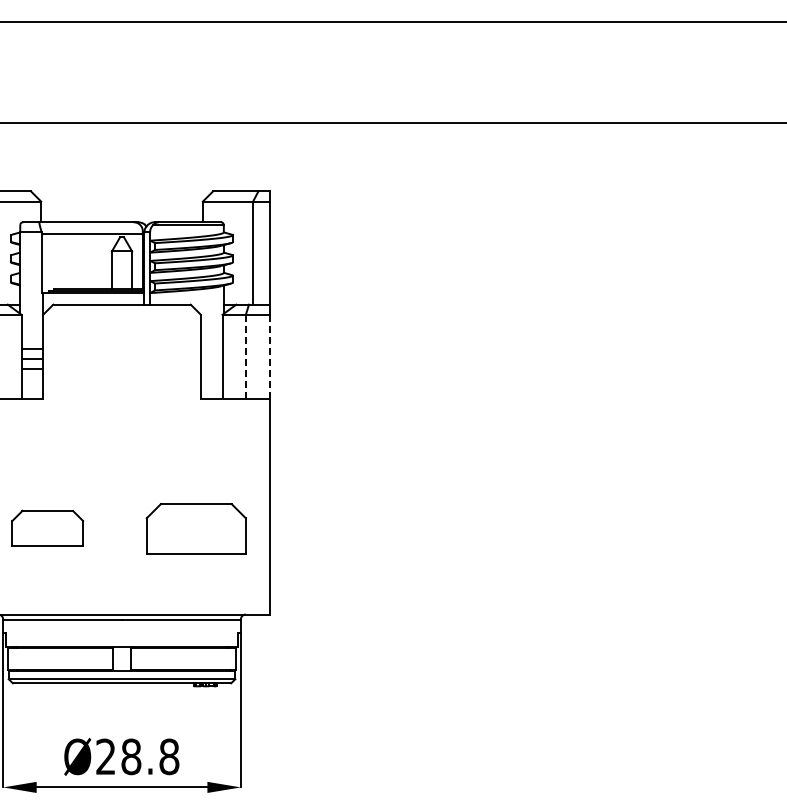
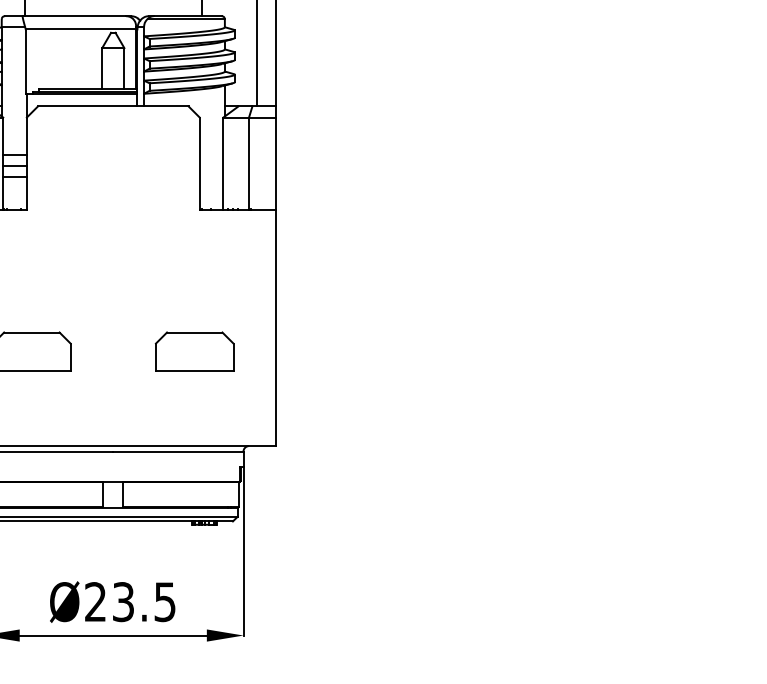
line: (245, 356) -> (248, 163), dashed -> solid
line: (270, 356) -> (276, 163), dashed -> solid
part: (196, 527) -> (194, 350), size x0.71
text: (150, 756) -> (144, 601), Ø28.8 -> Ø23.5

